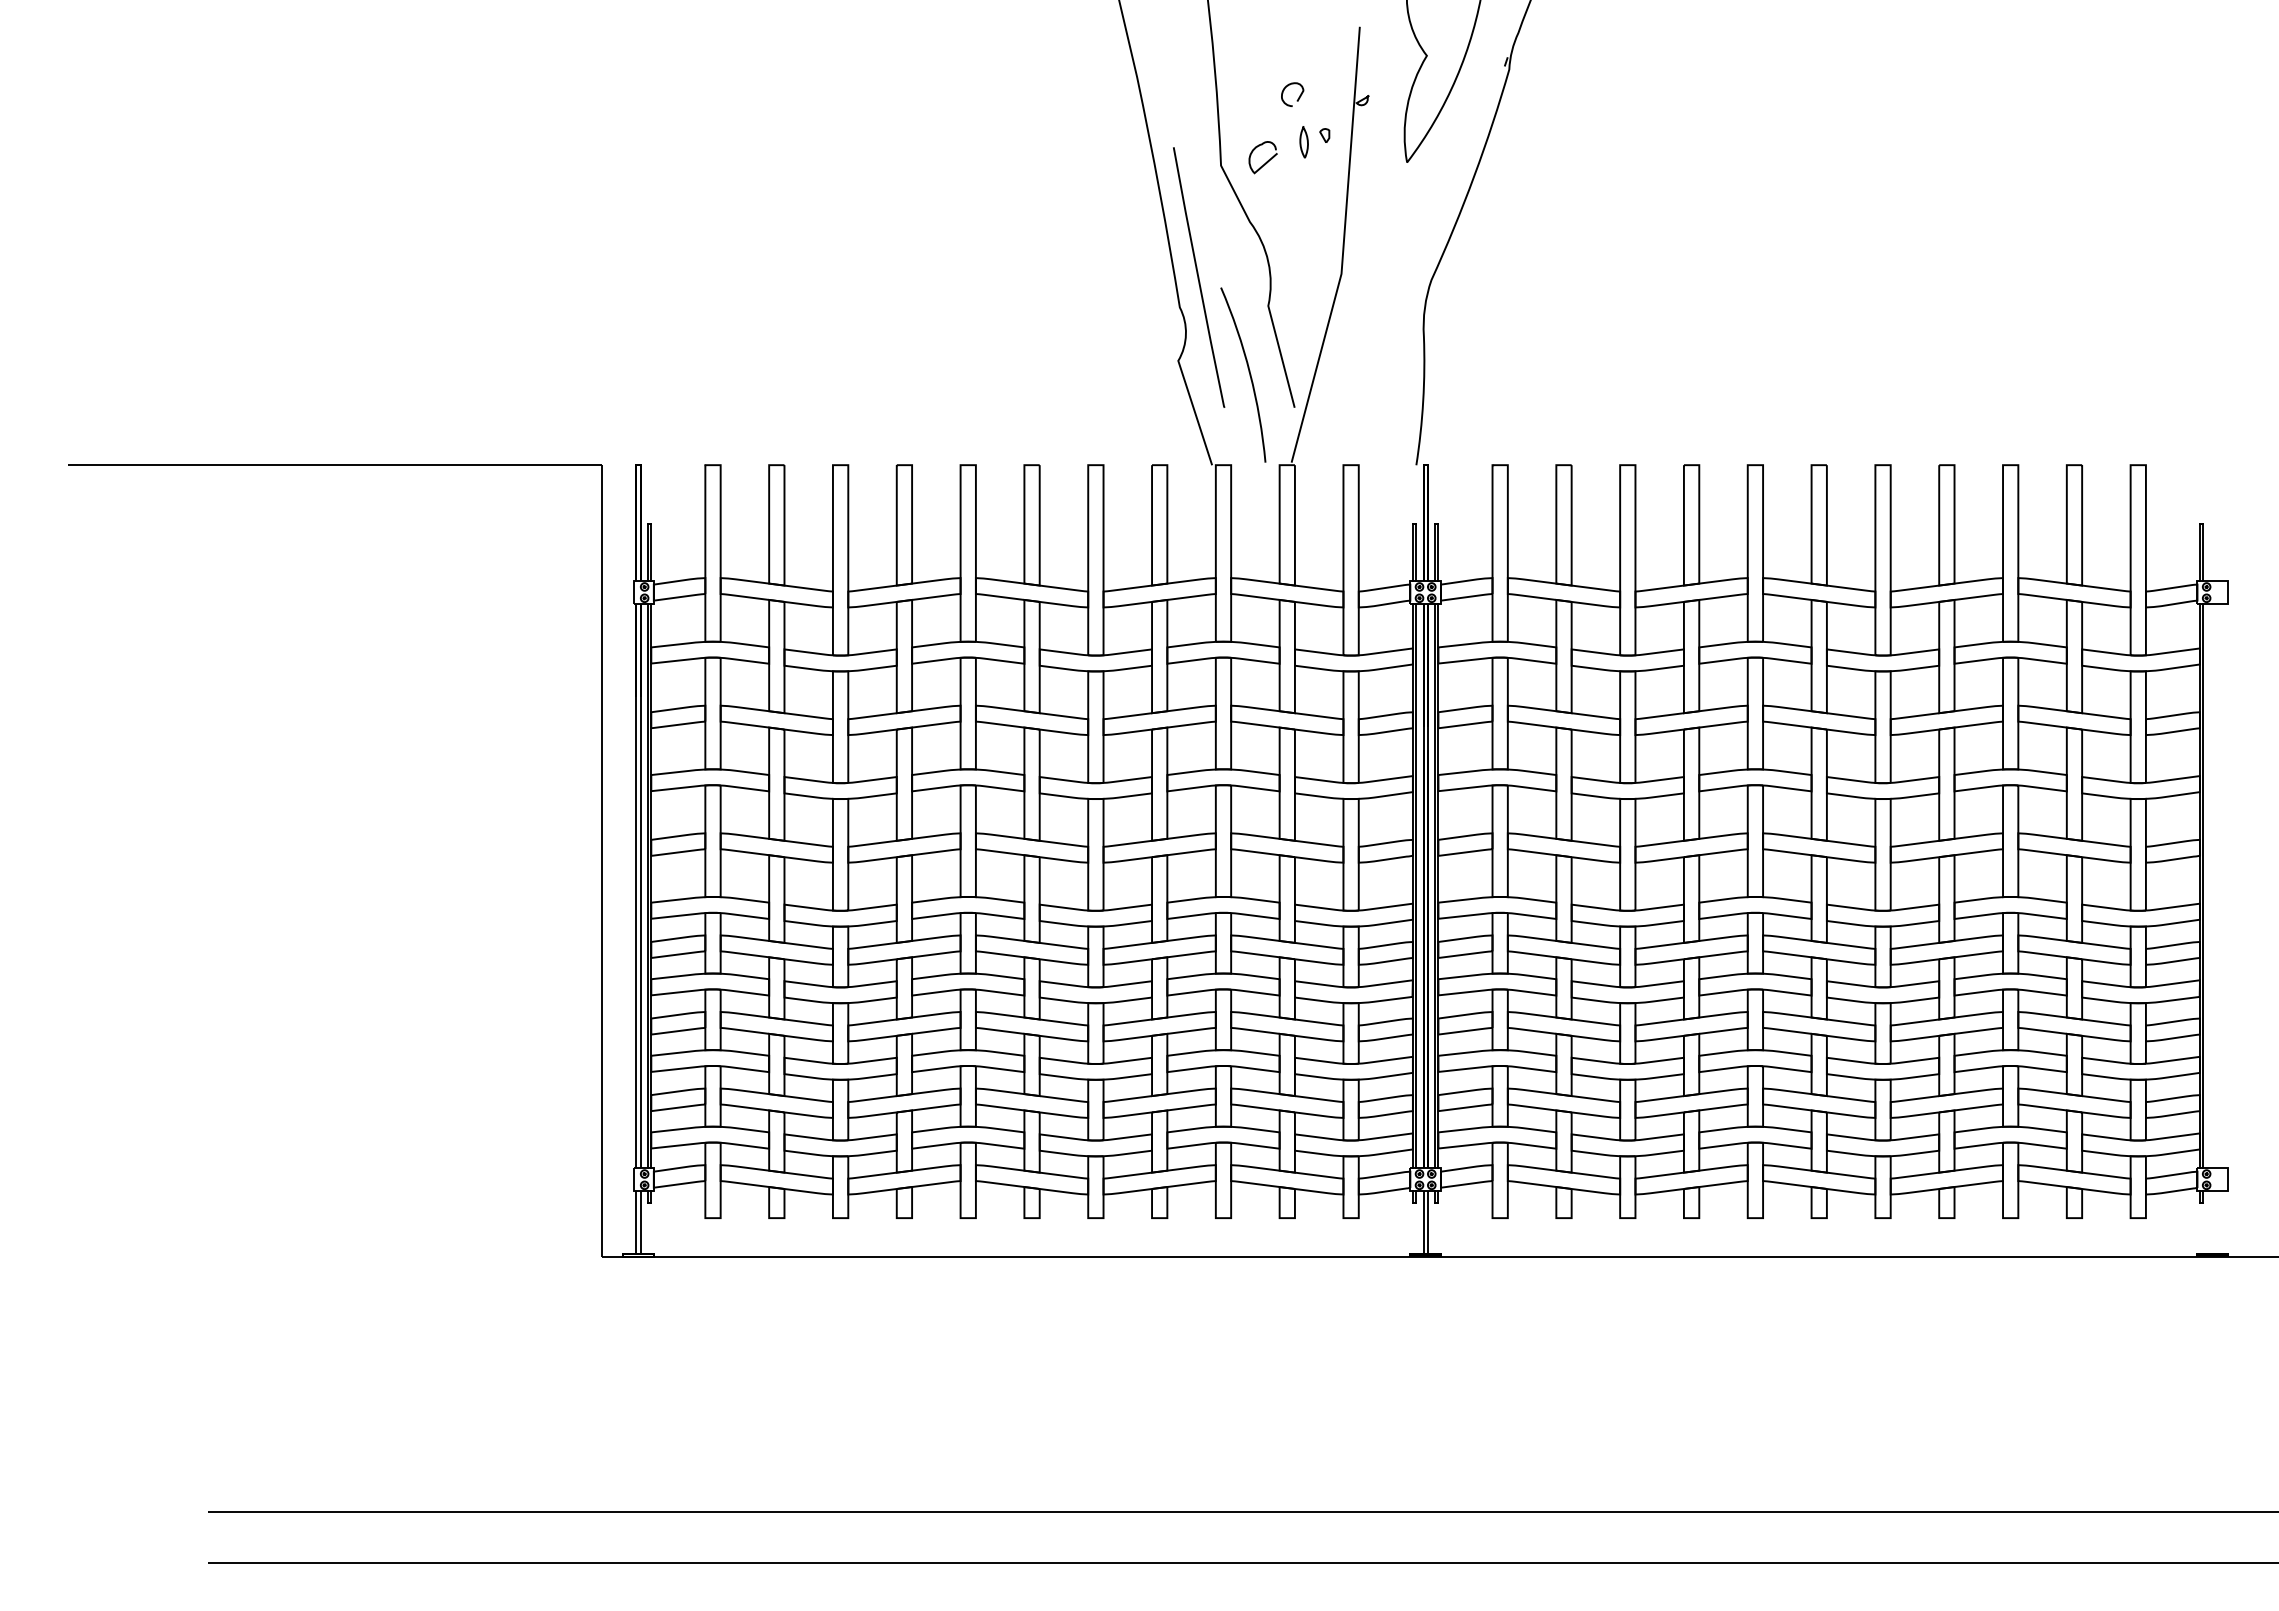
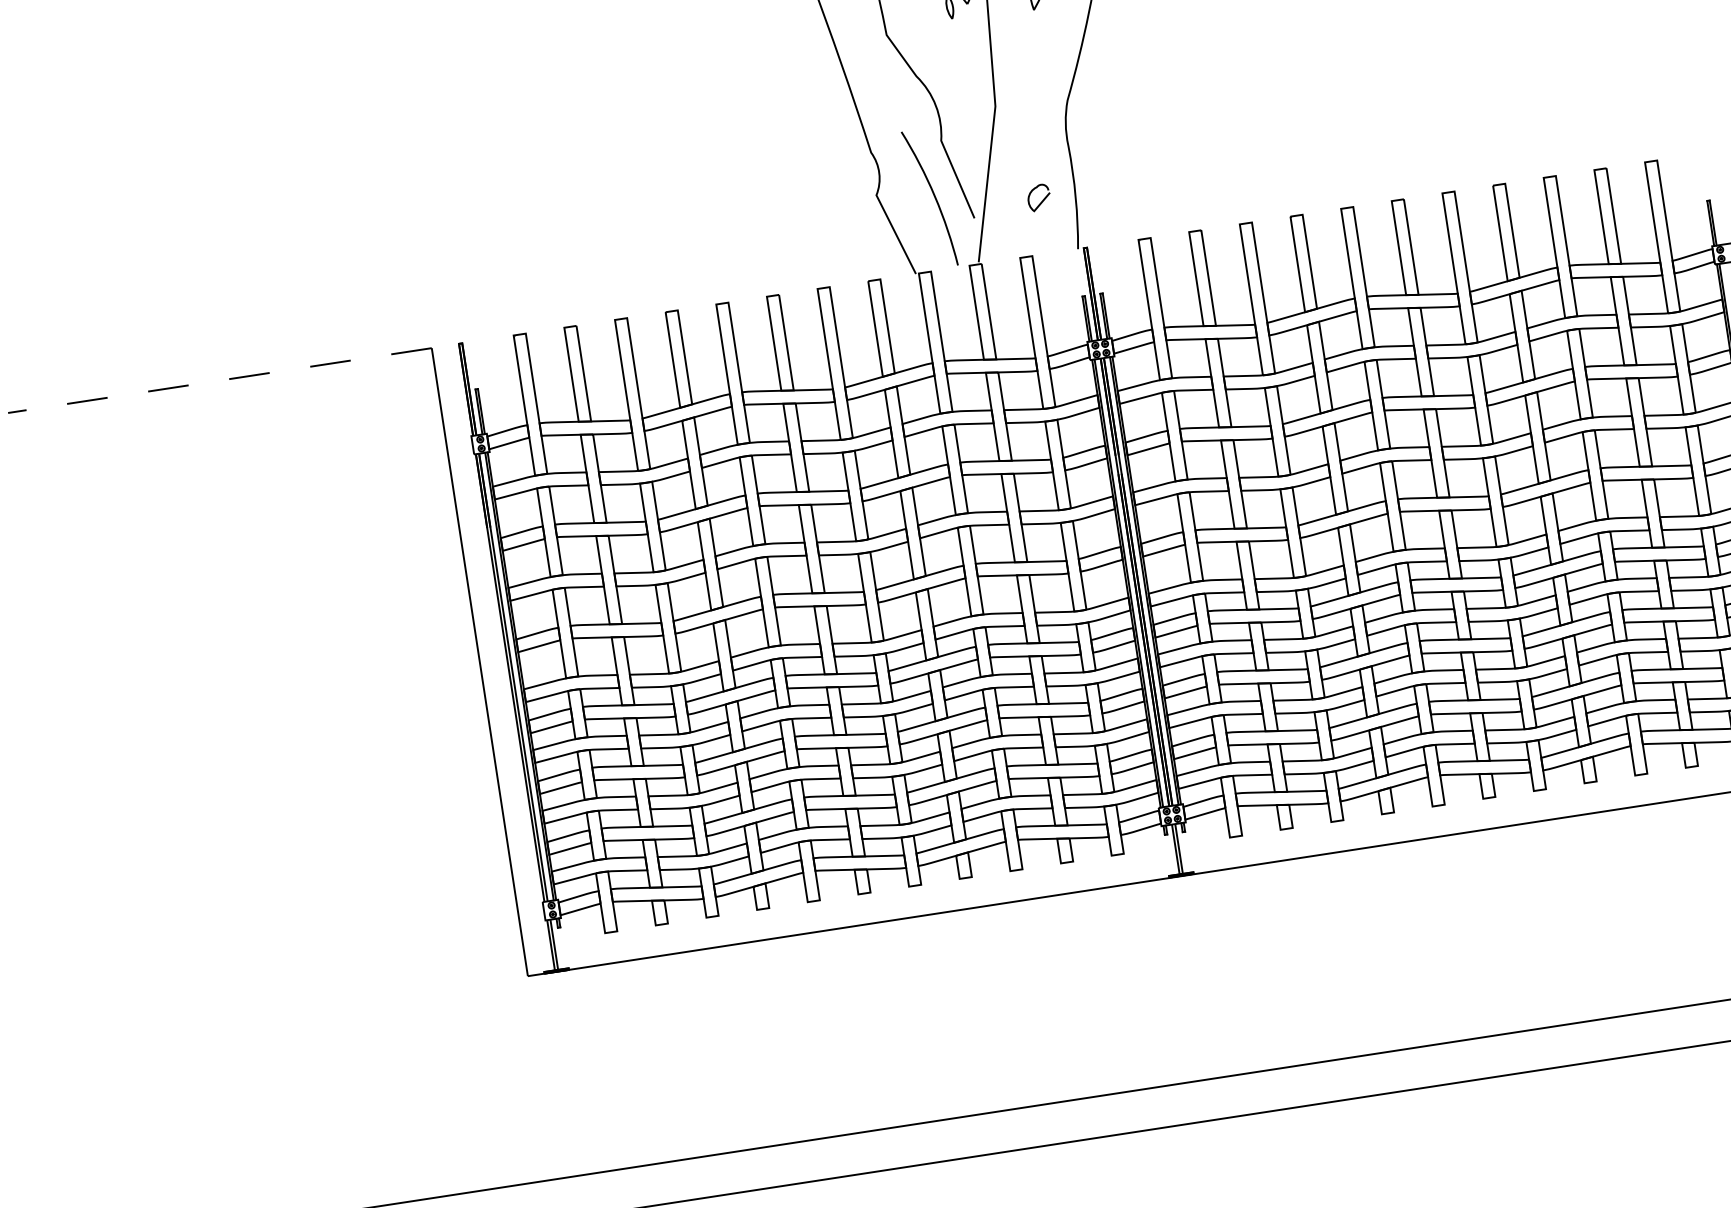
curve: (1266, 161) -> (1042, 200), moved
line: (1199, 277) -> (883, 126), removed
line: (335, 465) -> (220, 380), solid -> dashed

